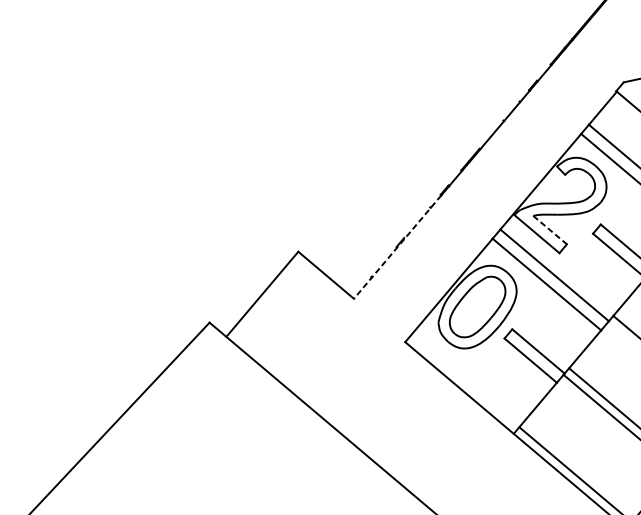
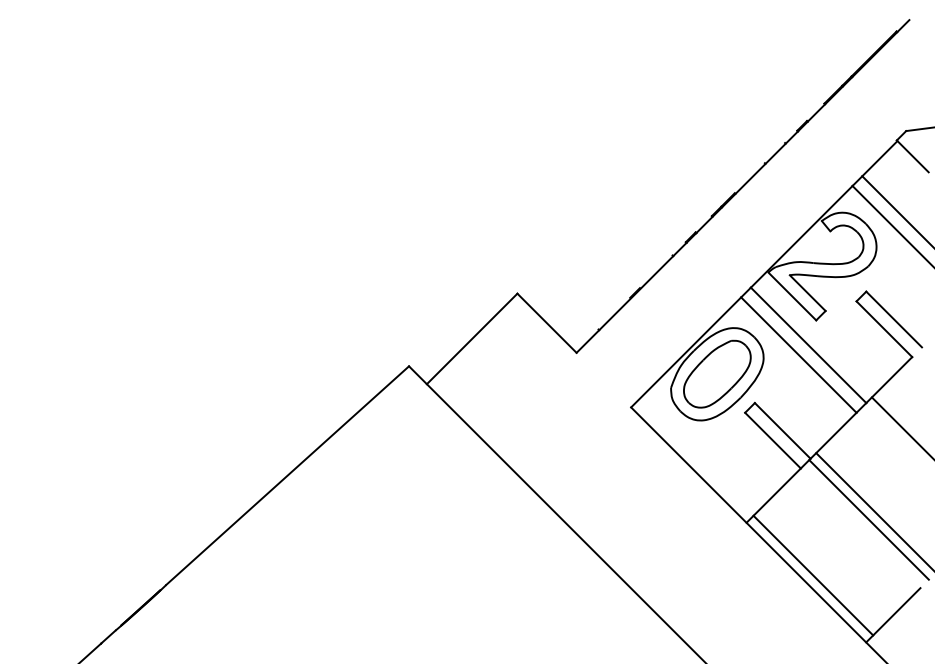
line: (550, 230) -> (808, 293), dashed -> solid
line: (397, 246) -> (631, 297), dashed -> solid

